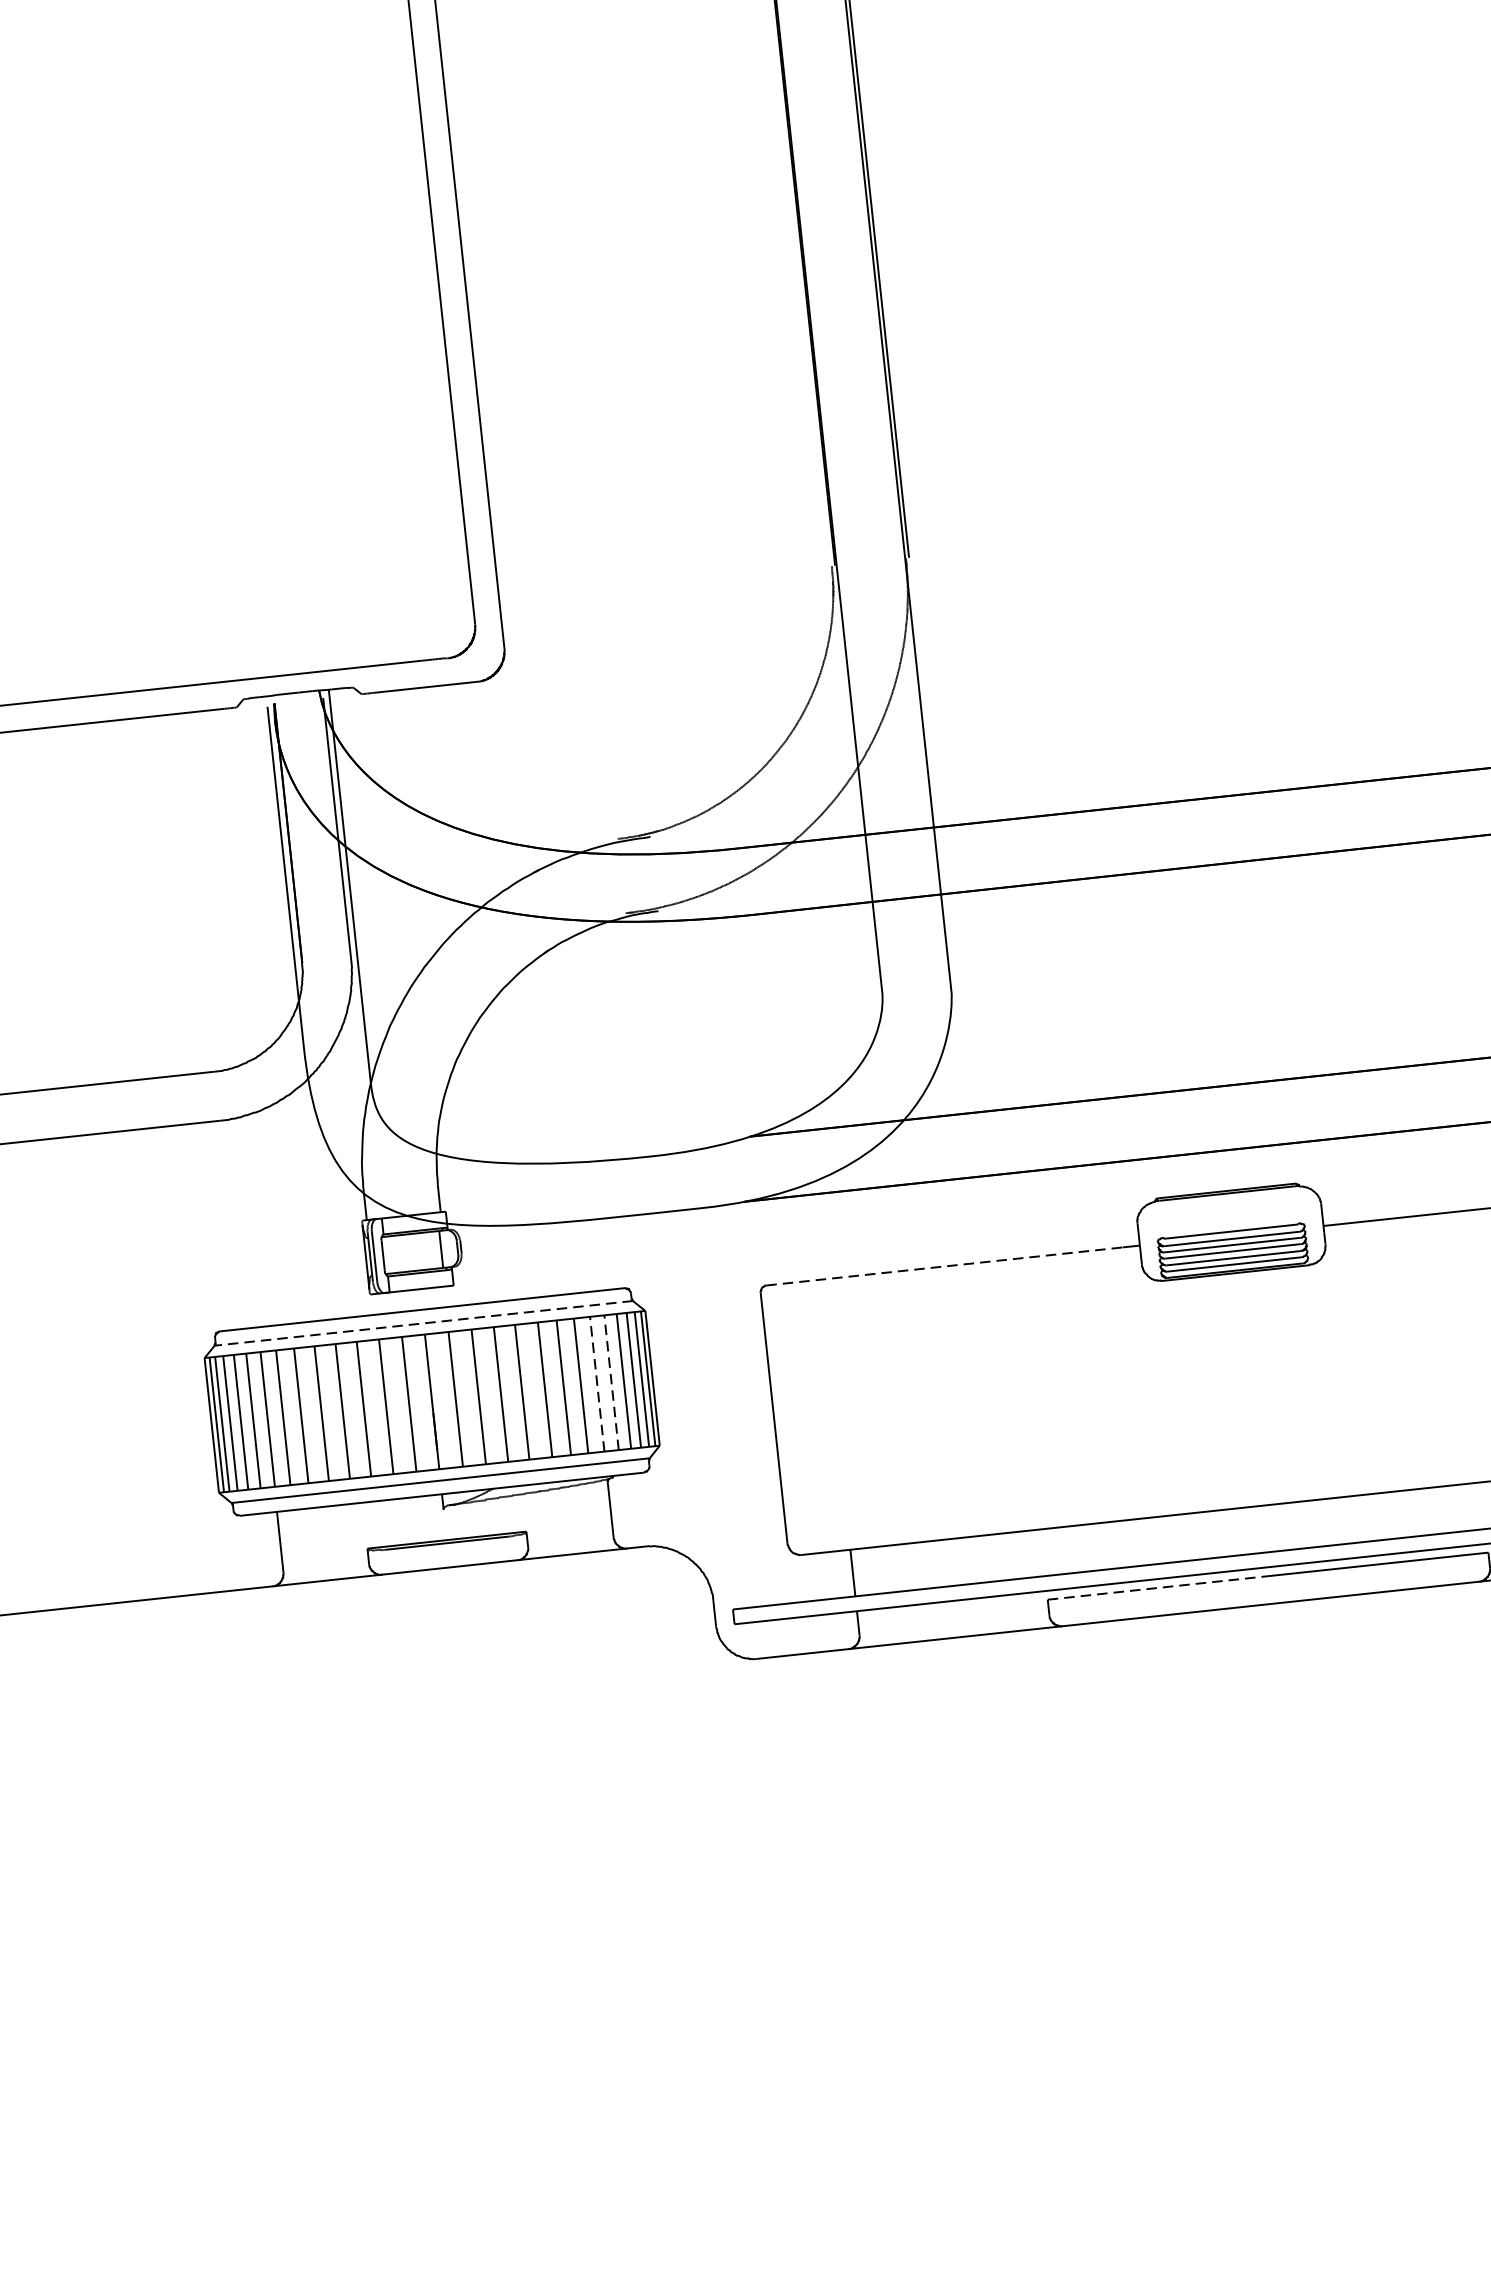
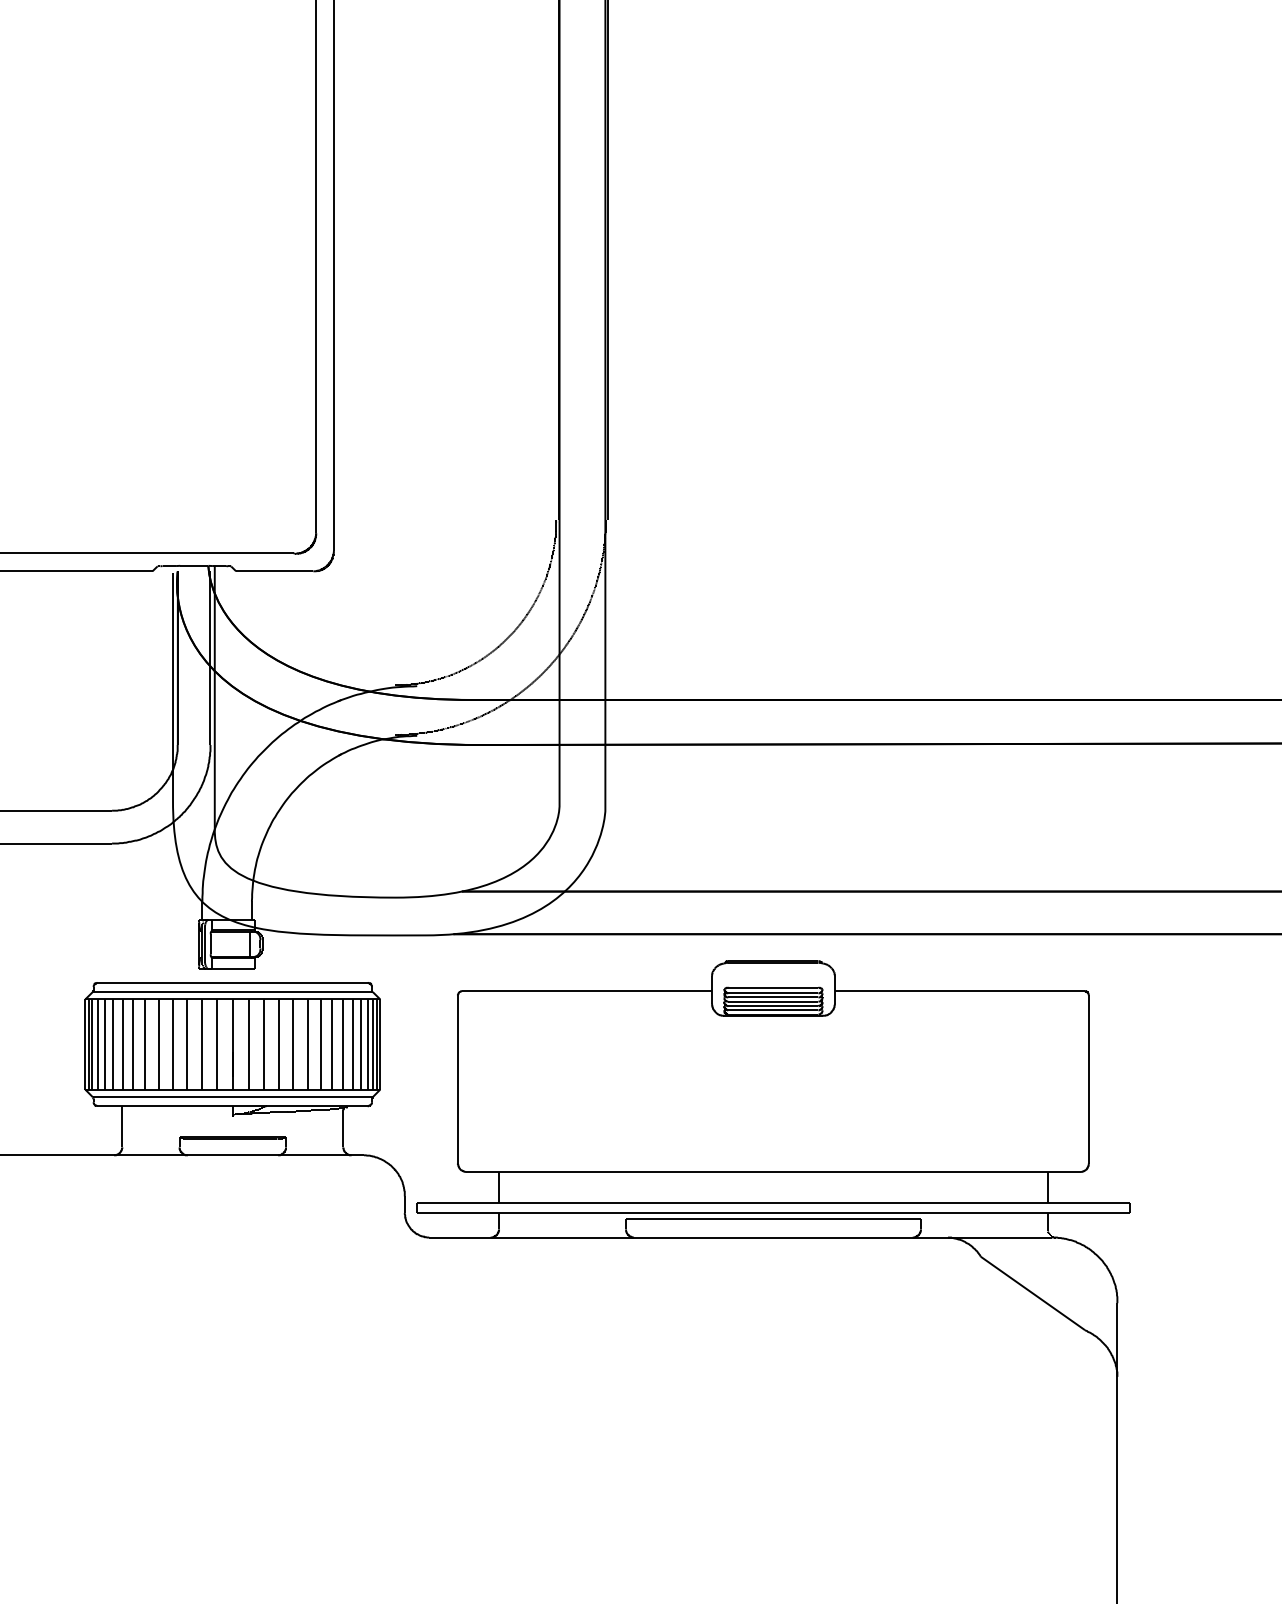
line: (944, 1266) -> (581, 991), dashed -> solid
line: (423, 1322) -> (232, 991), dashed -> solid
line: (611, 1382) -> (352, 1044), dashed -> solid
line: (597, 1384) -> (343, 1044), dashed -> solid
line: (1157, 1587) -> (699, 1218), dashed -> solid

